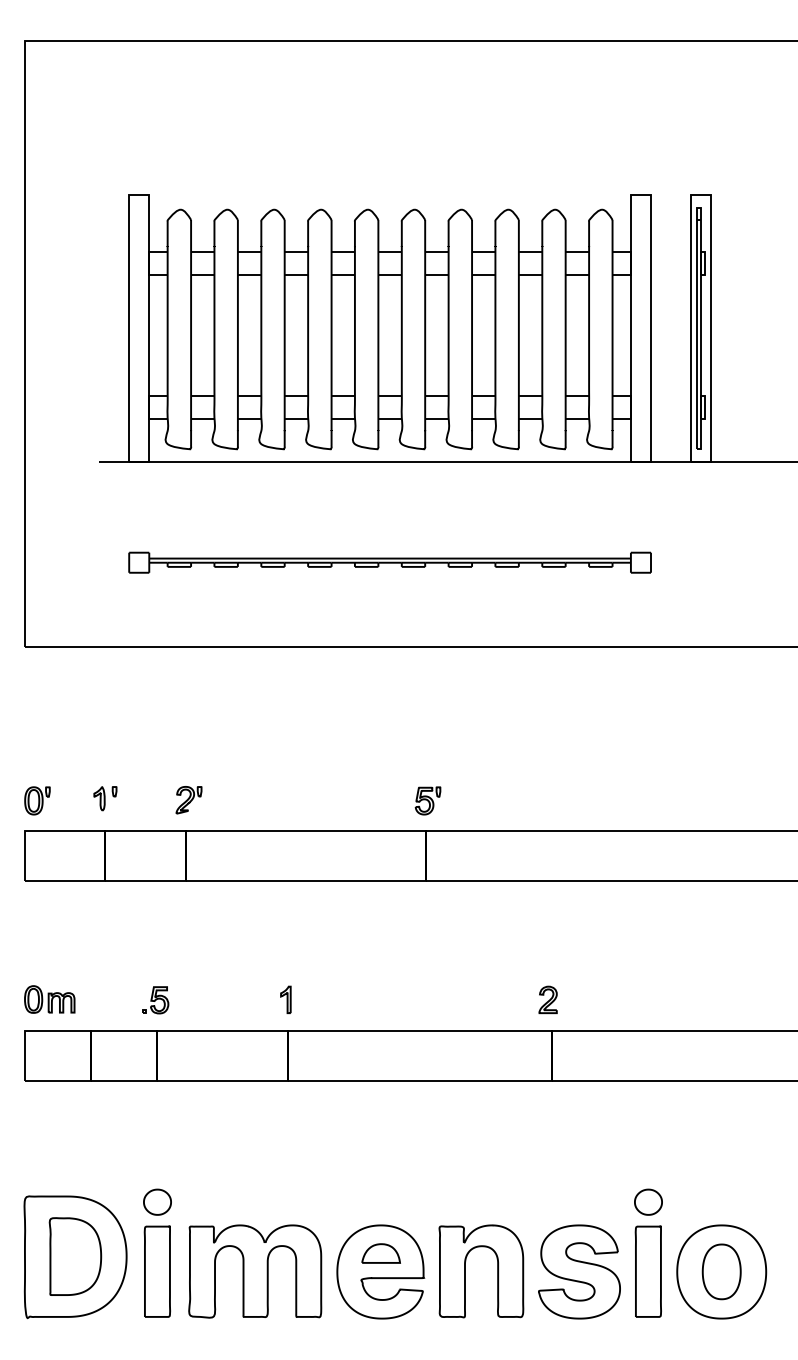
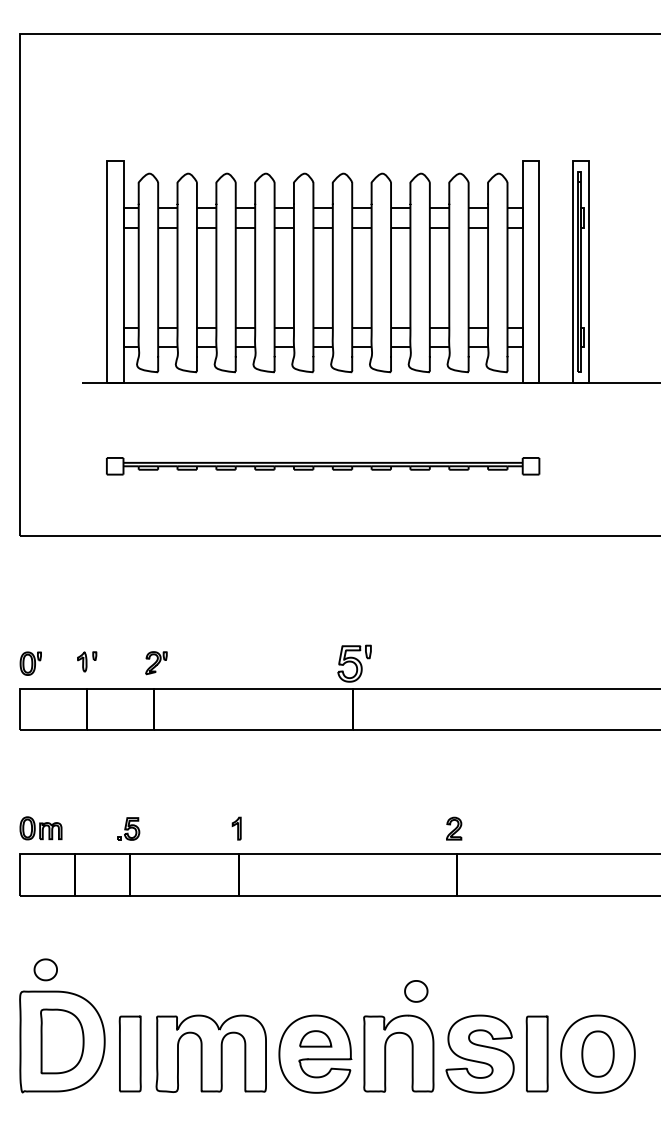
part: (427, 800) -> (354, 663), size x1.6
part: (157, 1201) -> (45, 969), moved
part: (648, 1201) -> (416, 990), moved

